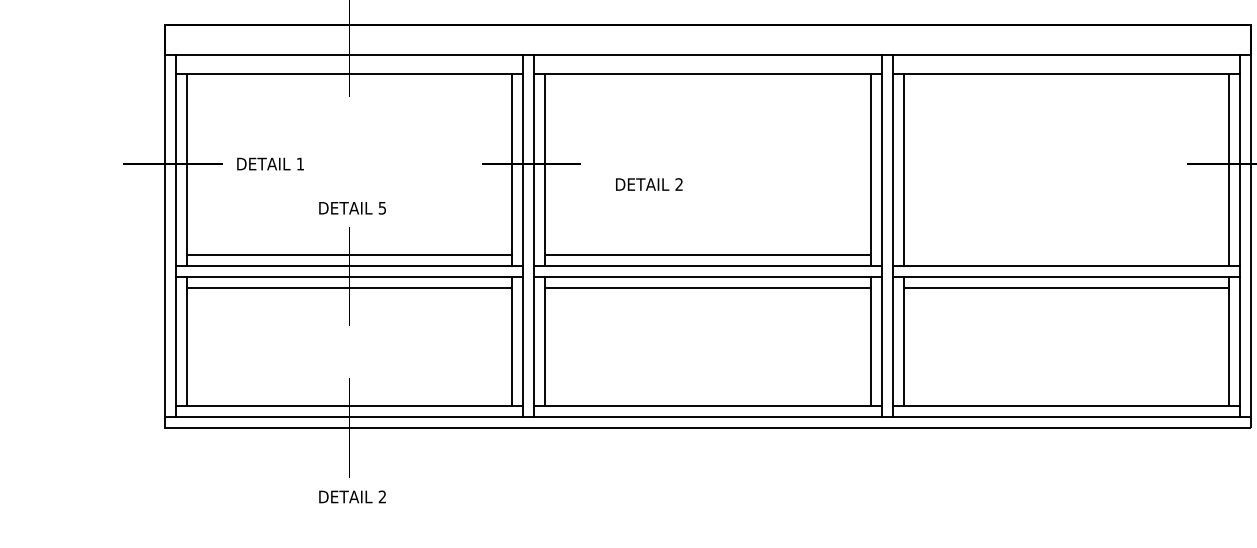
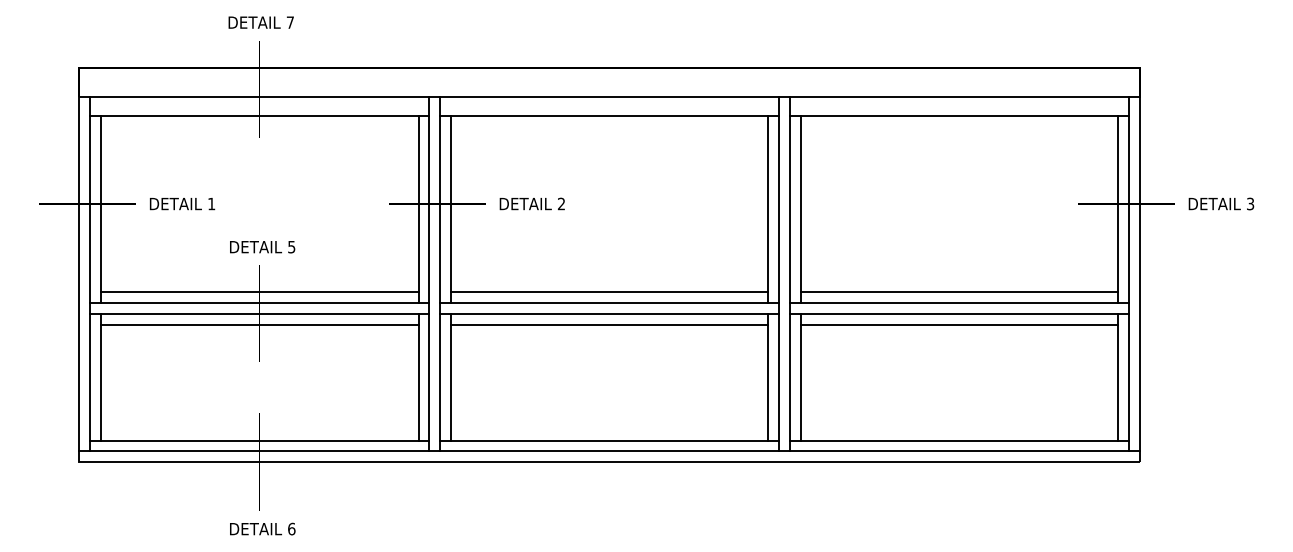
text: (648, 184) -> (531, 203), moved
line: (1066, 254) -> (959, 292), added
text: (382, 496) -> (291, 528), 2 -> 6

